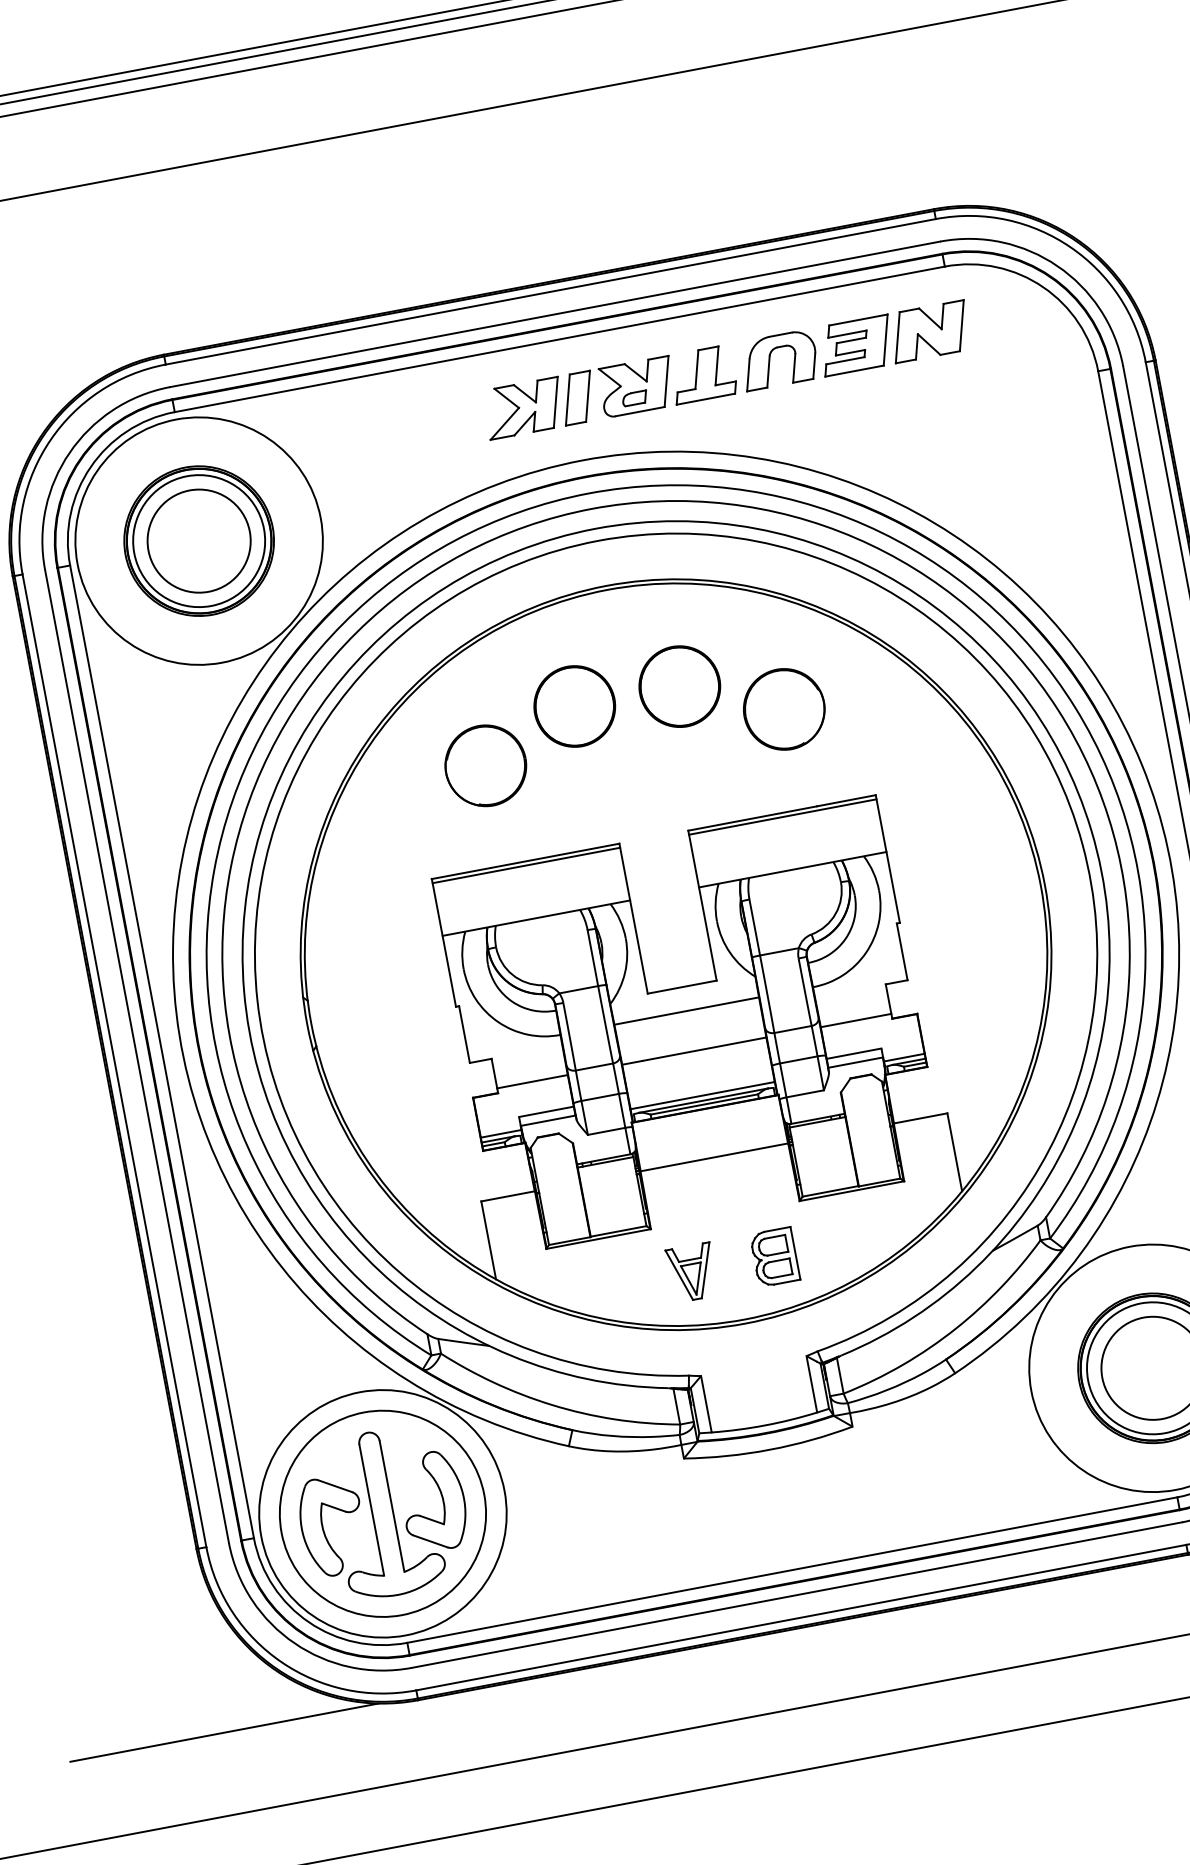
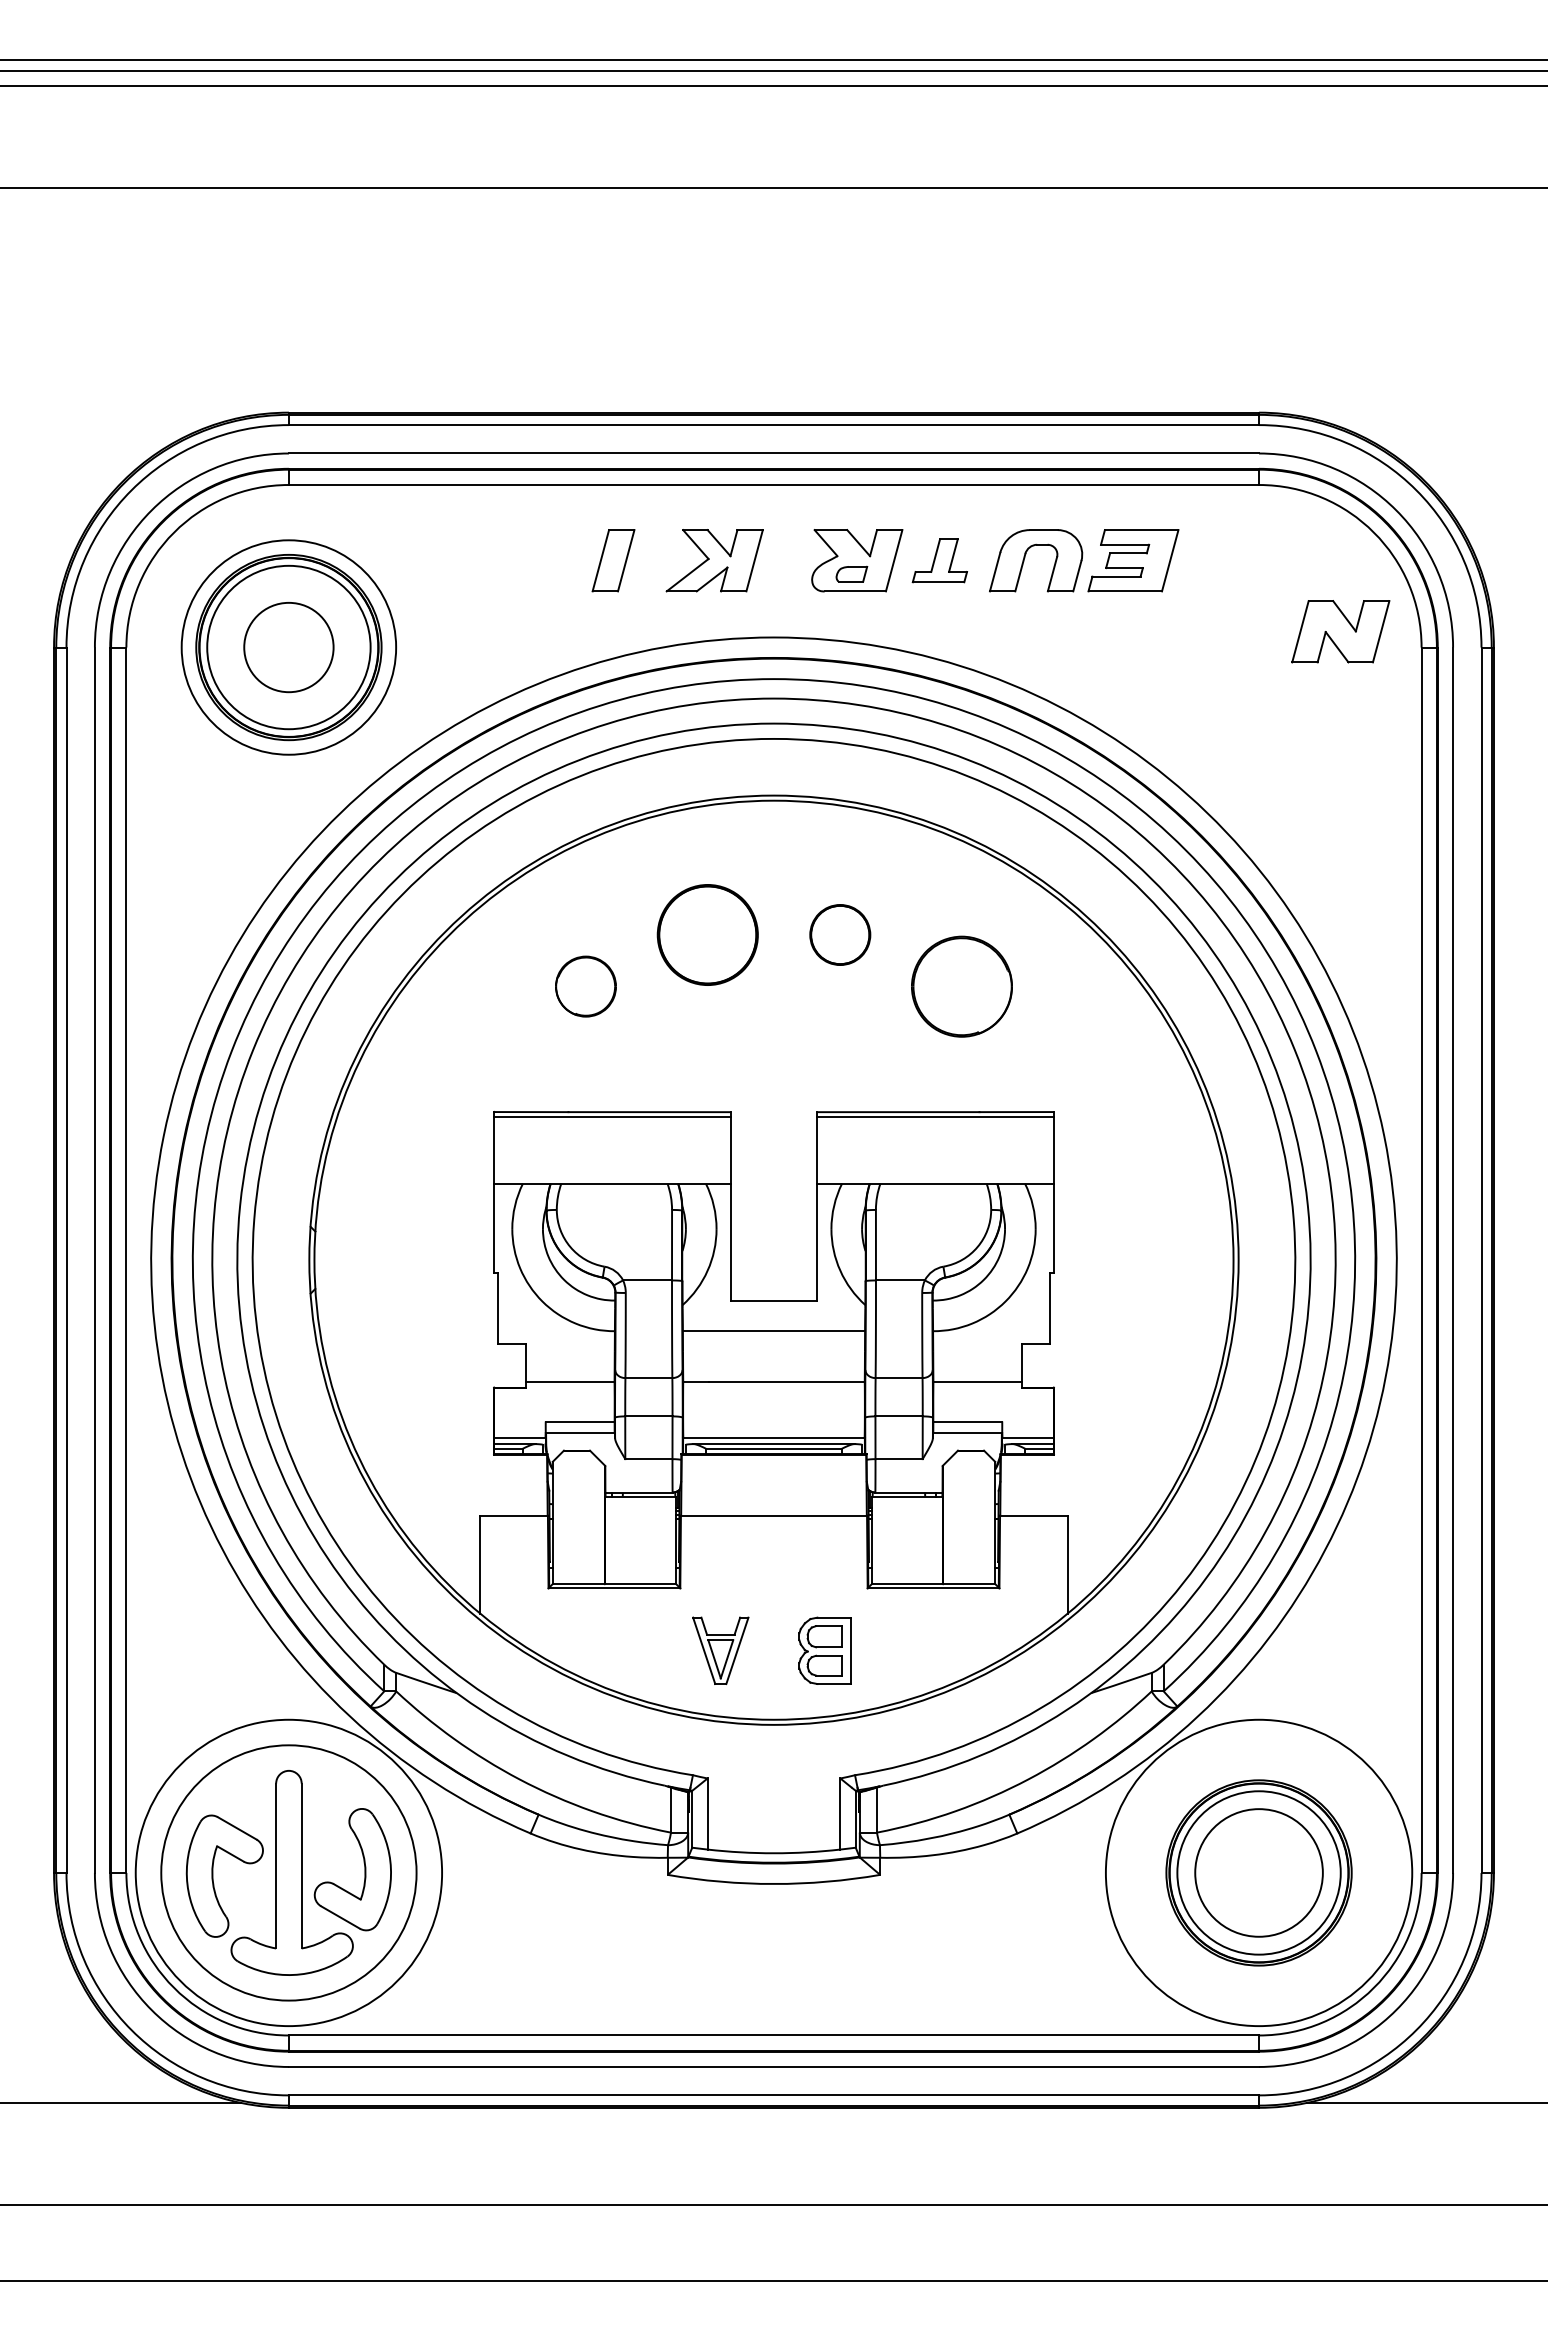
part: (929, 331) -> (1340, 631), moved
part: (702, 374) -> (939, 560), size x0.7
part: (577, 398) -> (613, 560), moved
circle: (198, 541) -> (288, 647), size x0.7
circle: (198, 541) -> (288, 647), size x0.7
part: (680, 686) -> (840, 934), size x0.6
part: (485, 765) -> (585, 986), size x0.6

